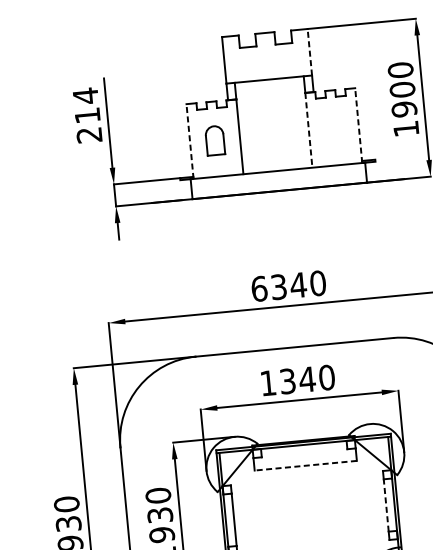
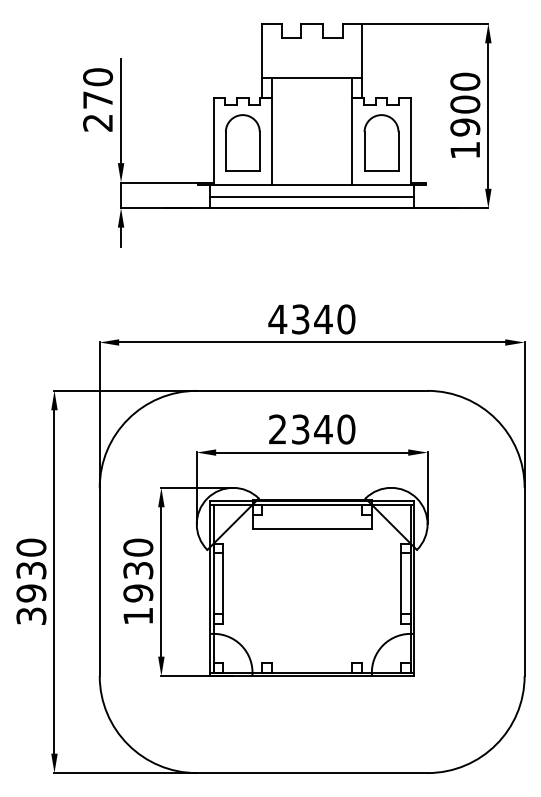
line: (310, 51) -> (362, 50), dashed -> solid
text: (87, 104) -> (98, 87), 214 -> 270
line: (358, 125) -> (410, 141), dashed -> solid
part: (333, 129) -> (381, 142), added
line: (308, 130) -> (352, 141), dashed -> solid
part: (214, 140) -> (242, 142), size x1.67
line: (189, 141) -> (213, 141), dashed -> solid
line: (279, 180) -> (312, 196), added
text: (259, 289) -> (277, 319), 6340 -> 4340
text: (268, 383) -> (277, 429), 1340 -> 2340
line: (306, 466) -> (312, 529), dashed -> solid
line: (385, 505) -> (400, 583), dashed -> solid

